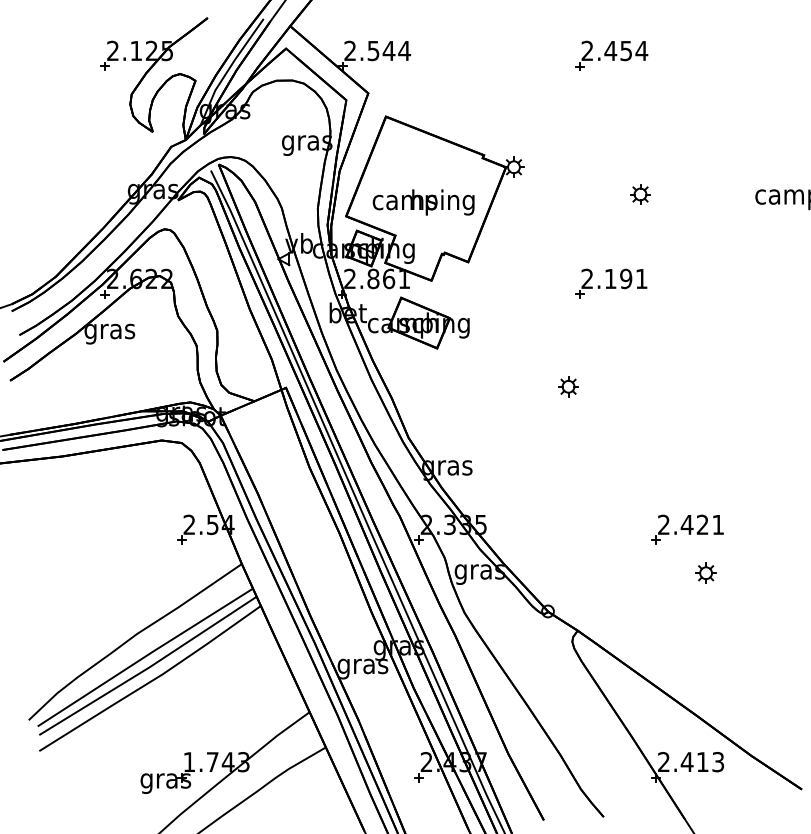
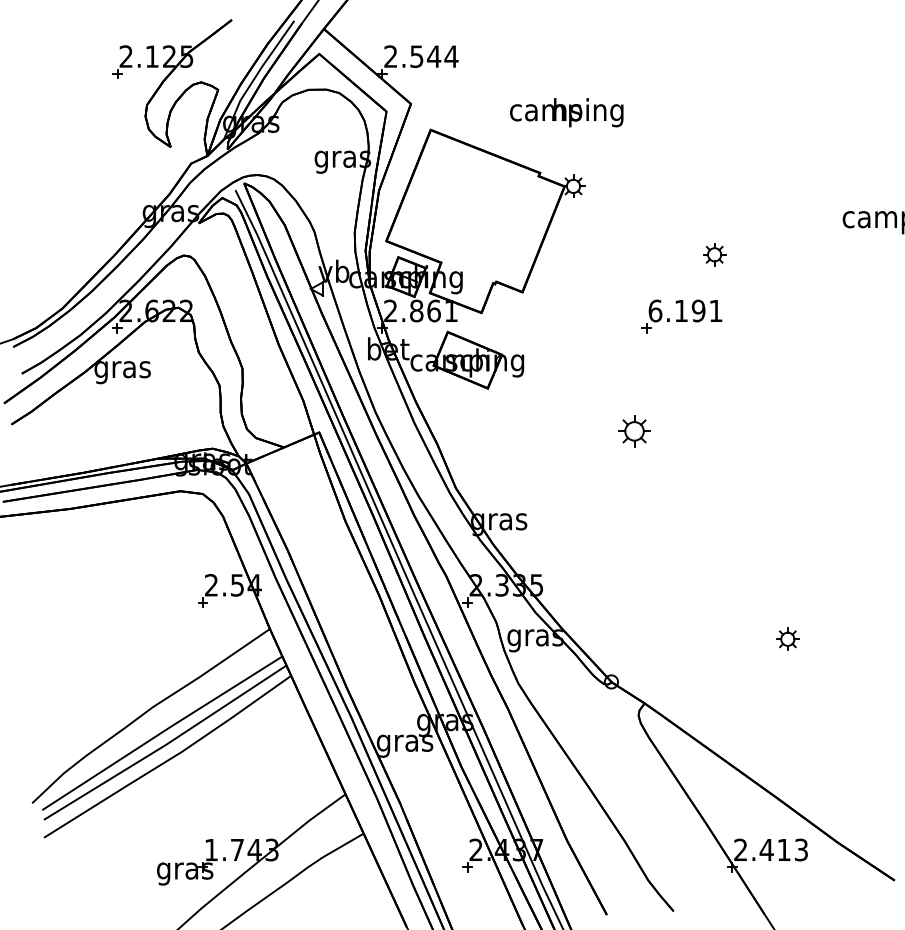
part: (611, 55) -> (682, 61), removed
part: (640, 194) -> (714, 254), moved
text: (423, 202) -> (566, 112), moved
text: (587, 278) -> (655, 310), 2.191 -> 6.191
part: (567, 386) -> (633, 430), size x1.4
part: (687, 529) -> (767, 590), removed

